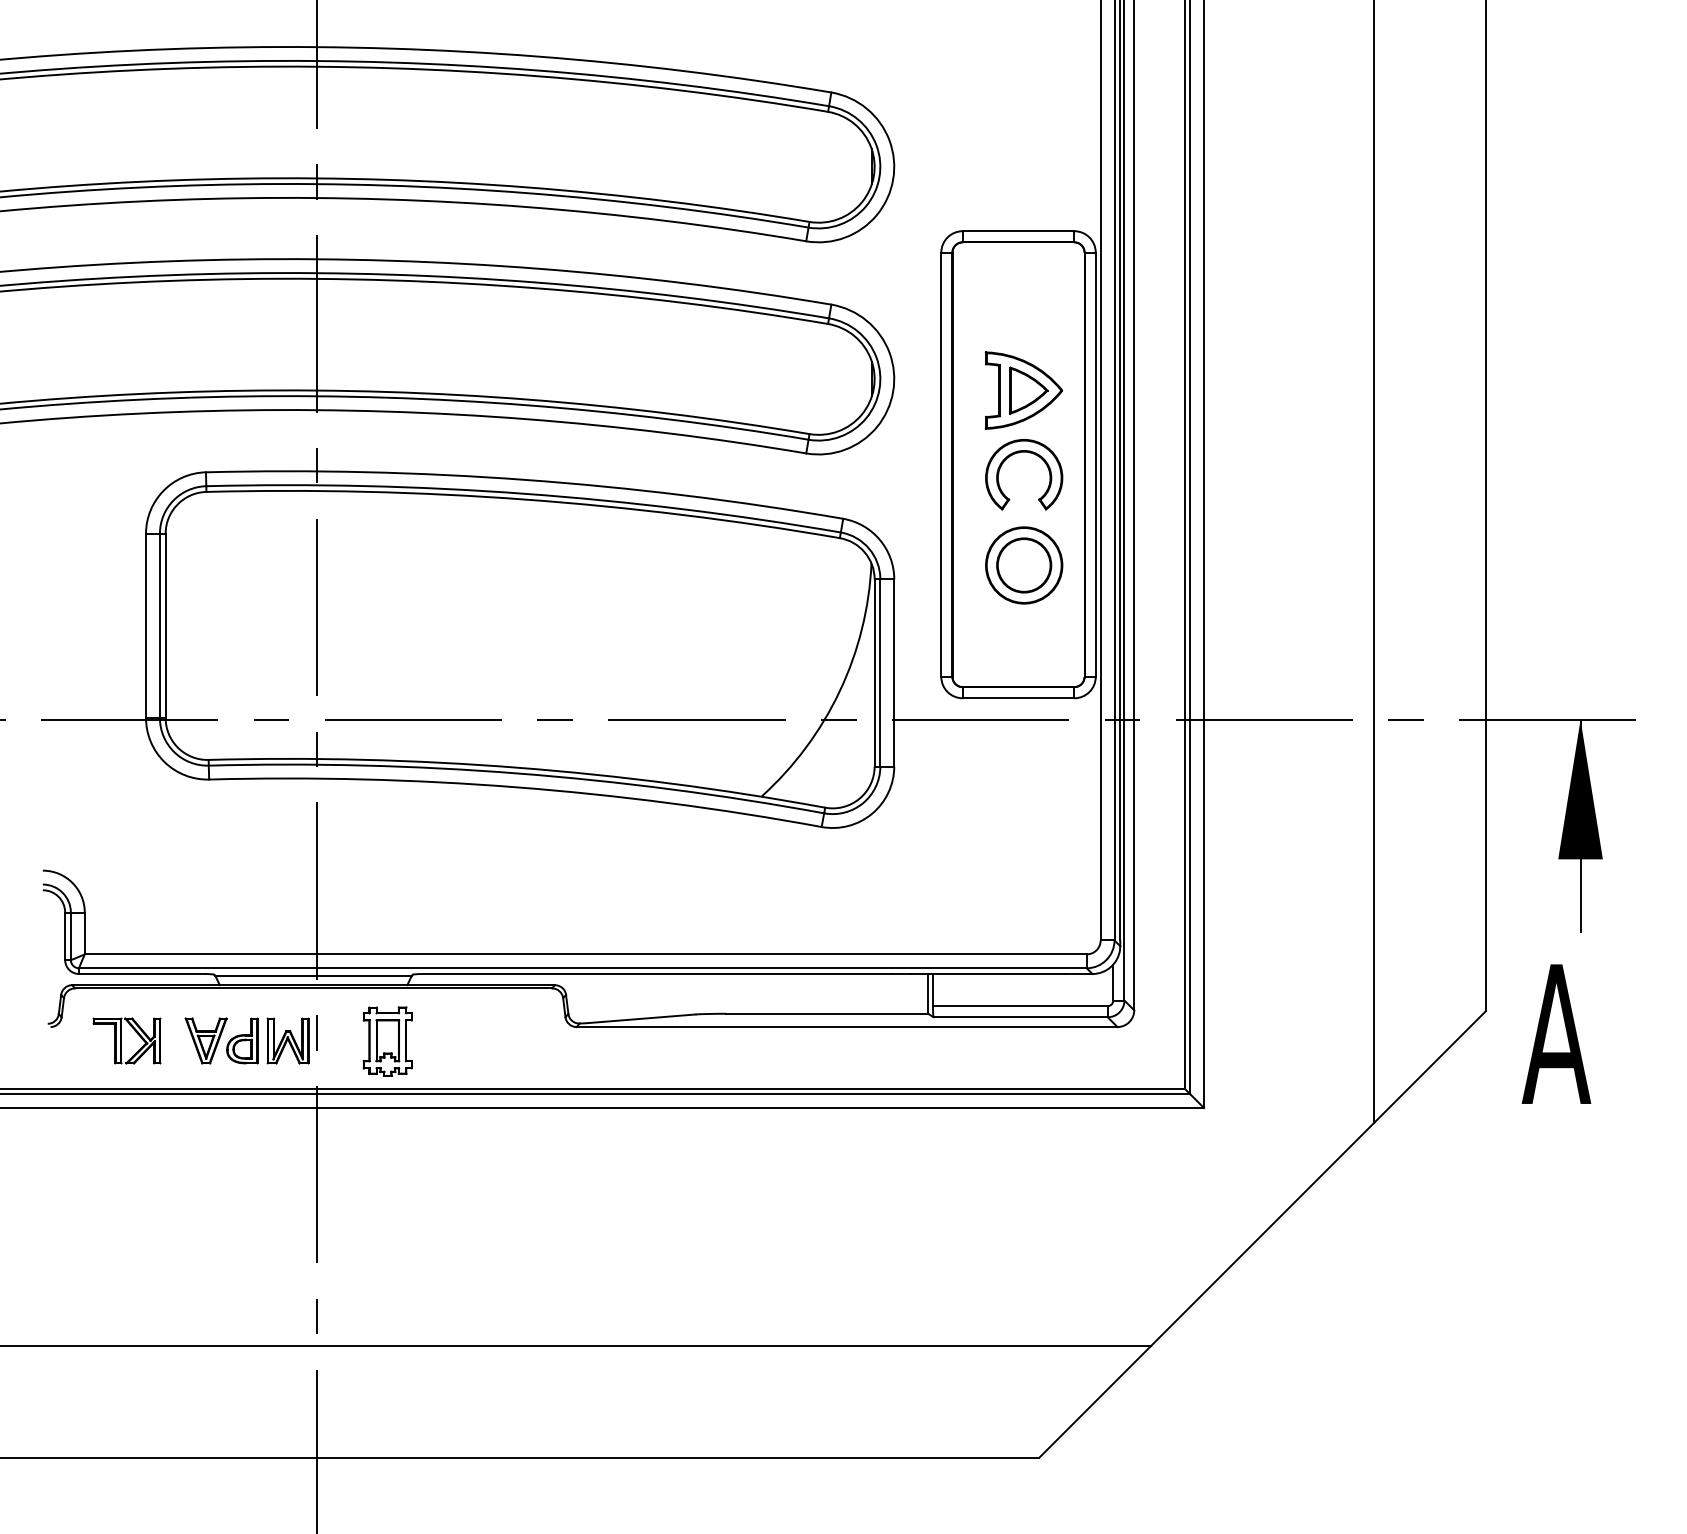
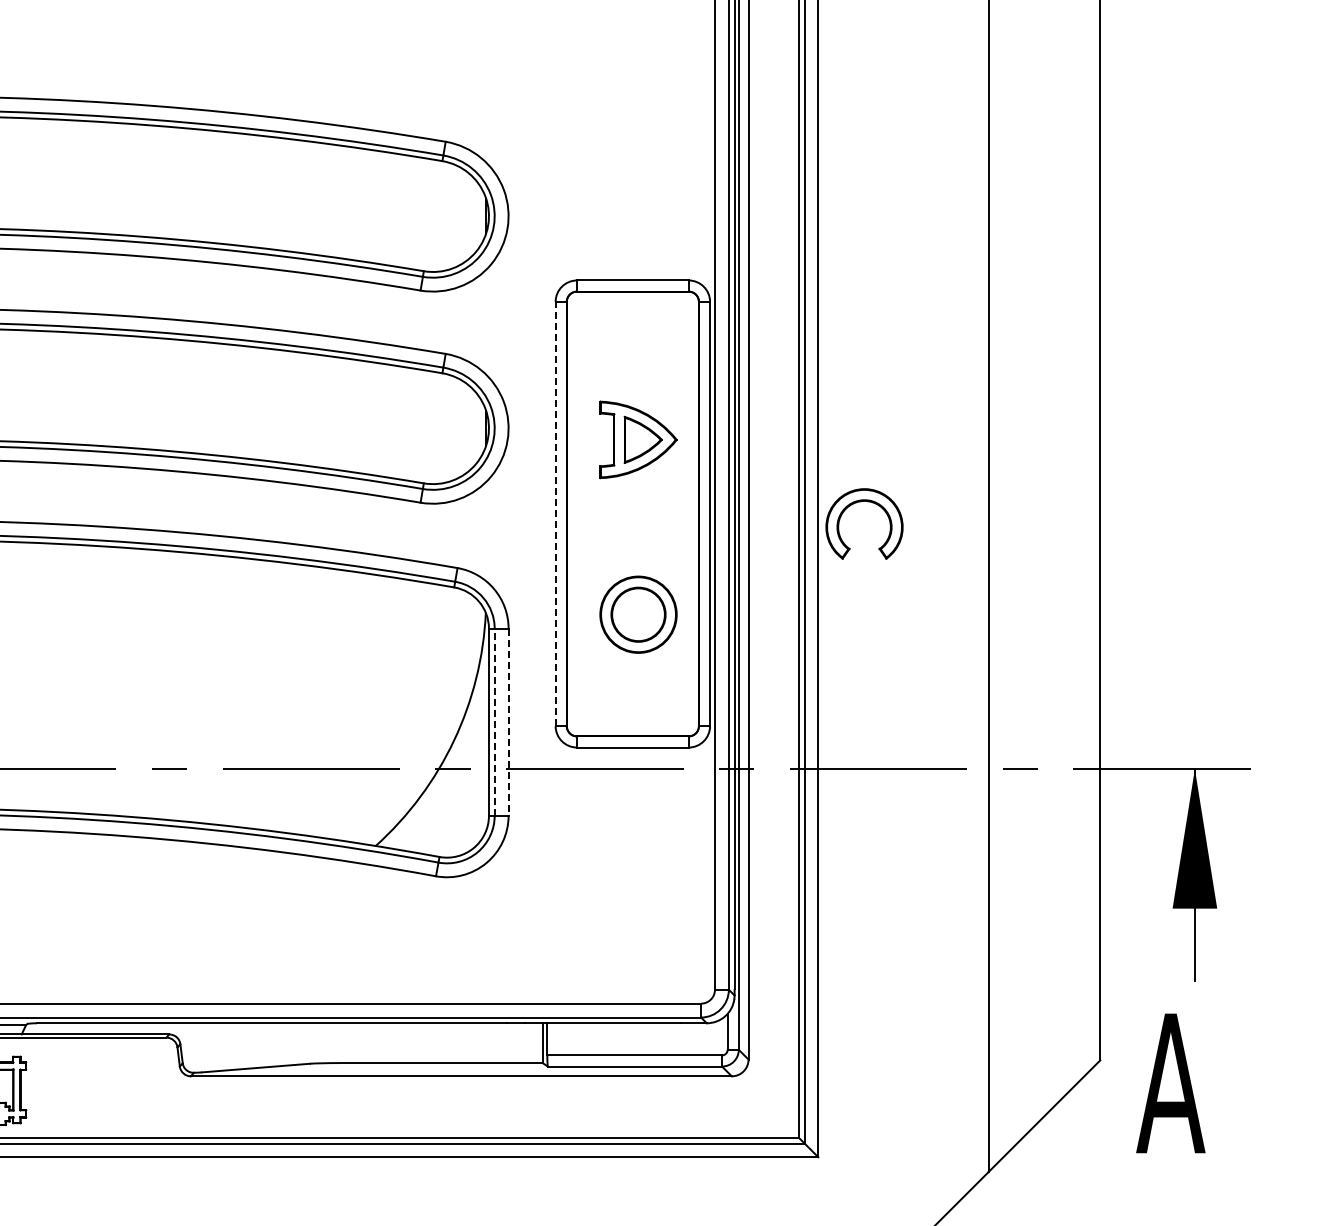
part: (1019, 453) -> (859, 502), moved
line: (941, 464) -> (555, 513), solid -> dashed
line: (880, 672) -> (494, 721), solid -> dashed
line: (894, 672) -> (508, 721), solid -> dashed

